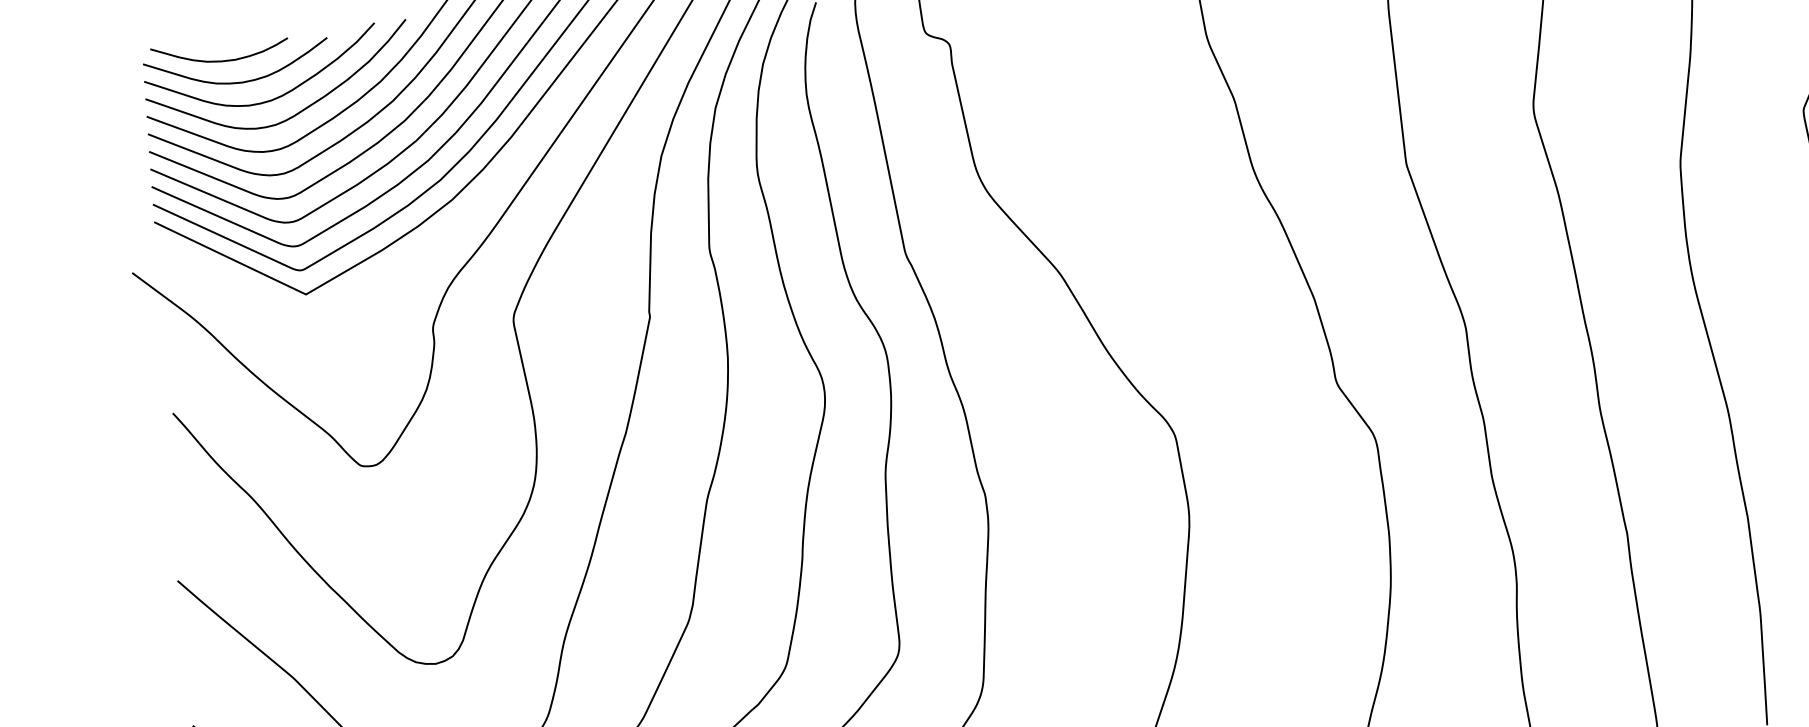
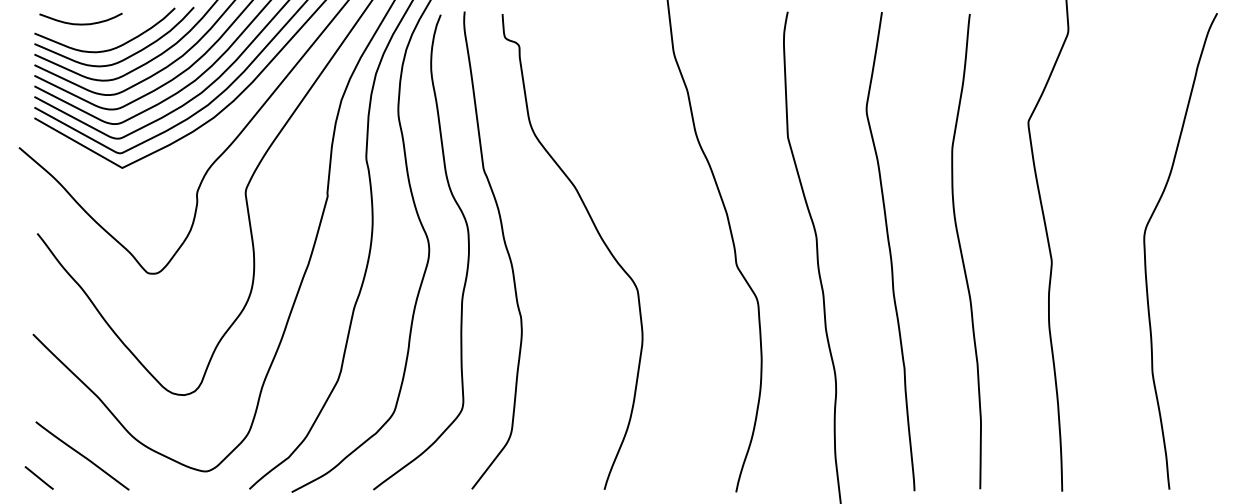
curve: (237, 81) -> (90, 37), removed

